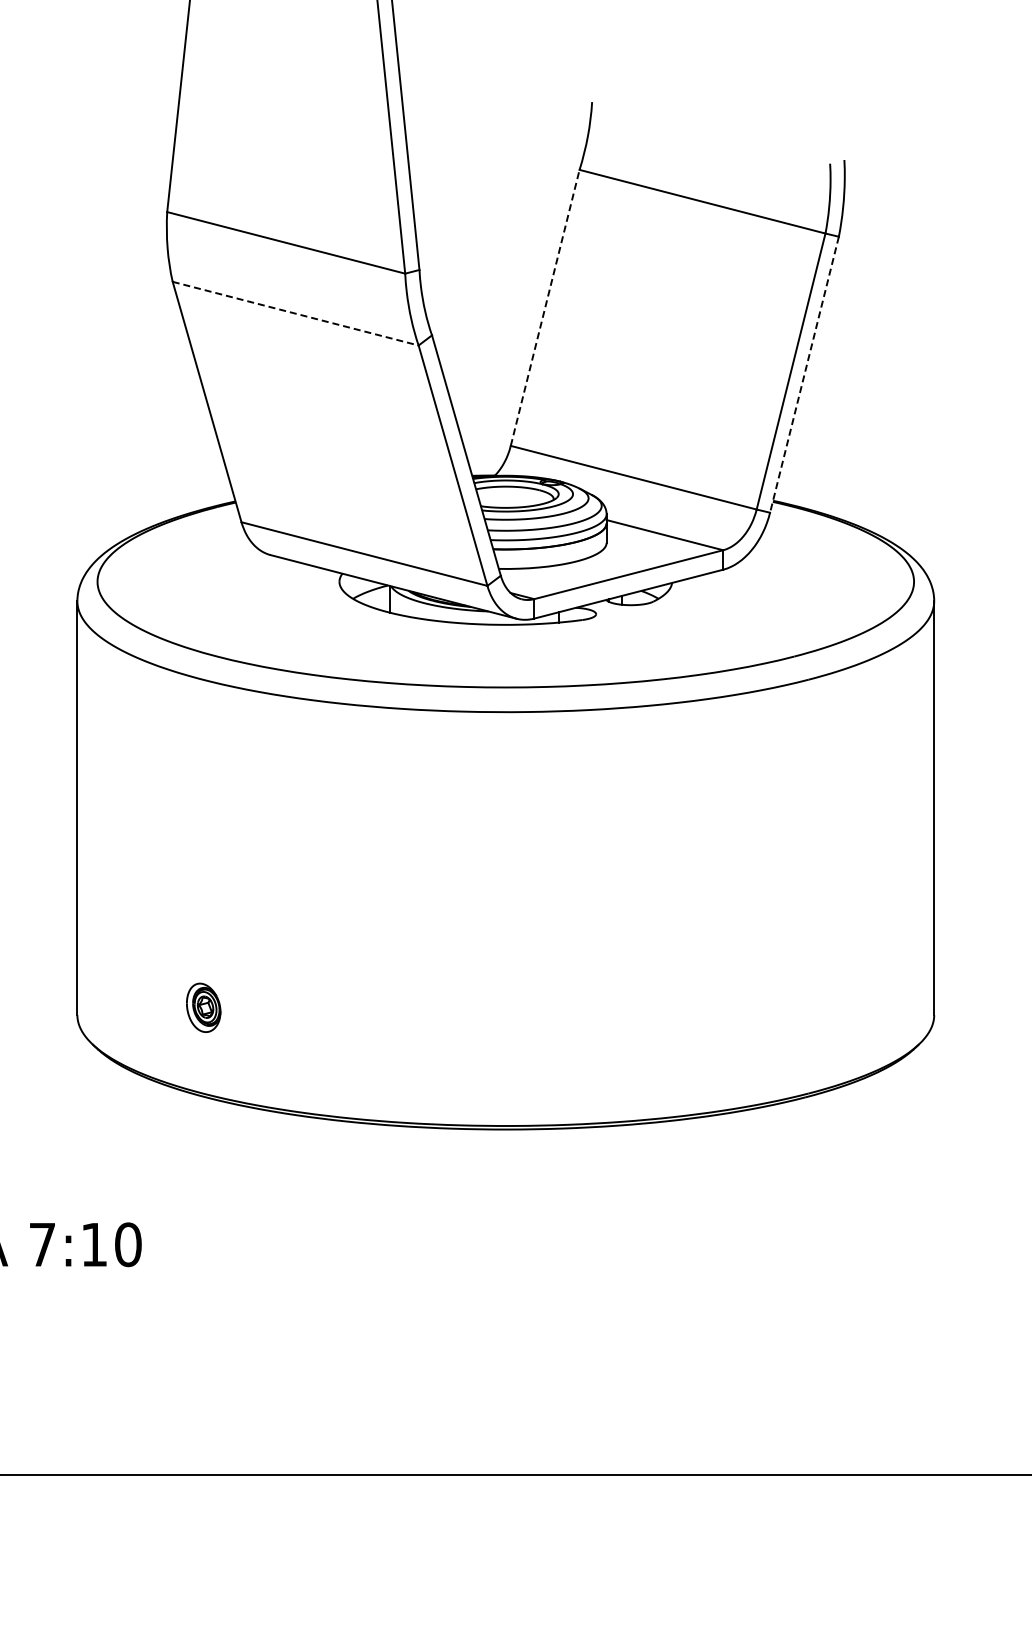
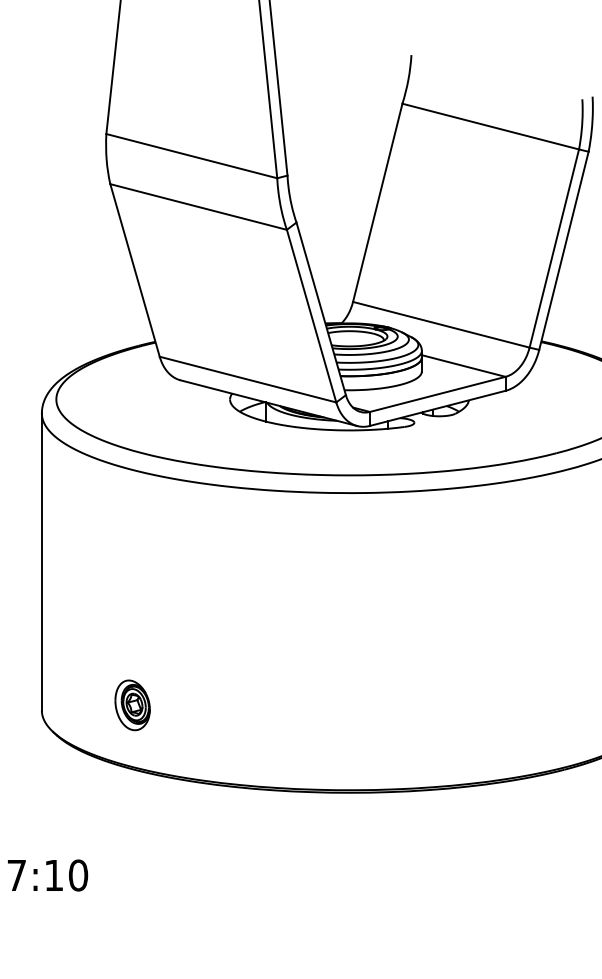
line: (545, 307) -> (377, 202), dashed -> solid
line: (296, 313) -> (199, 206), dashed -> solid
line: (804, 375) -> (563, 251), dashed -> solid
part: (203, 1007) -> (132, 705), size x1.43

